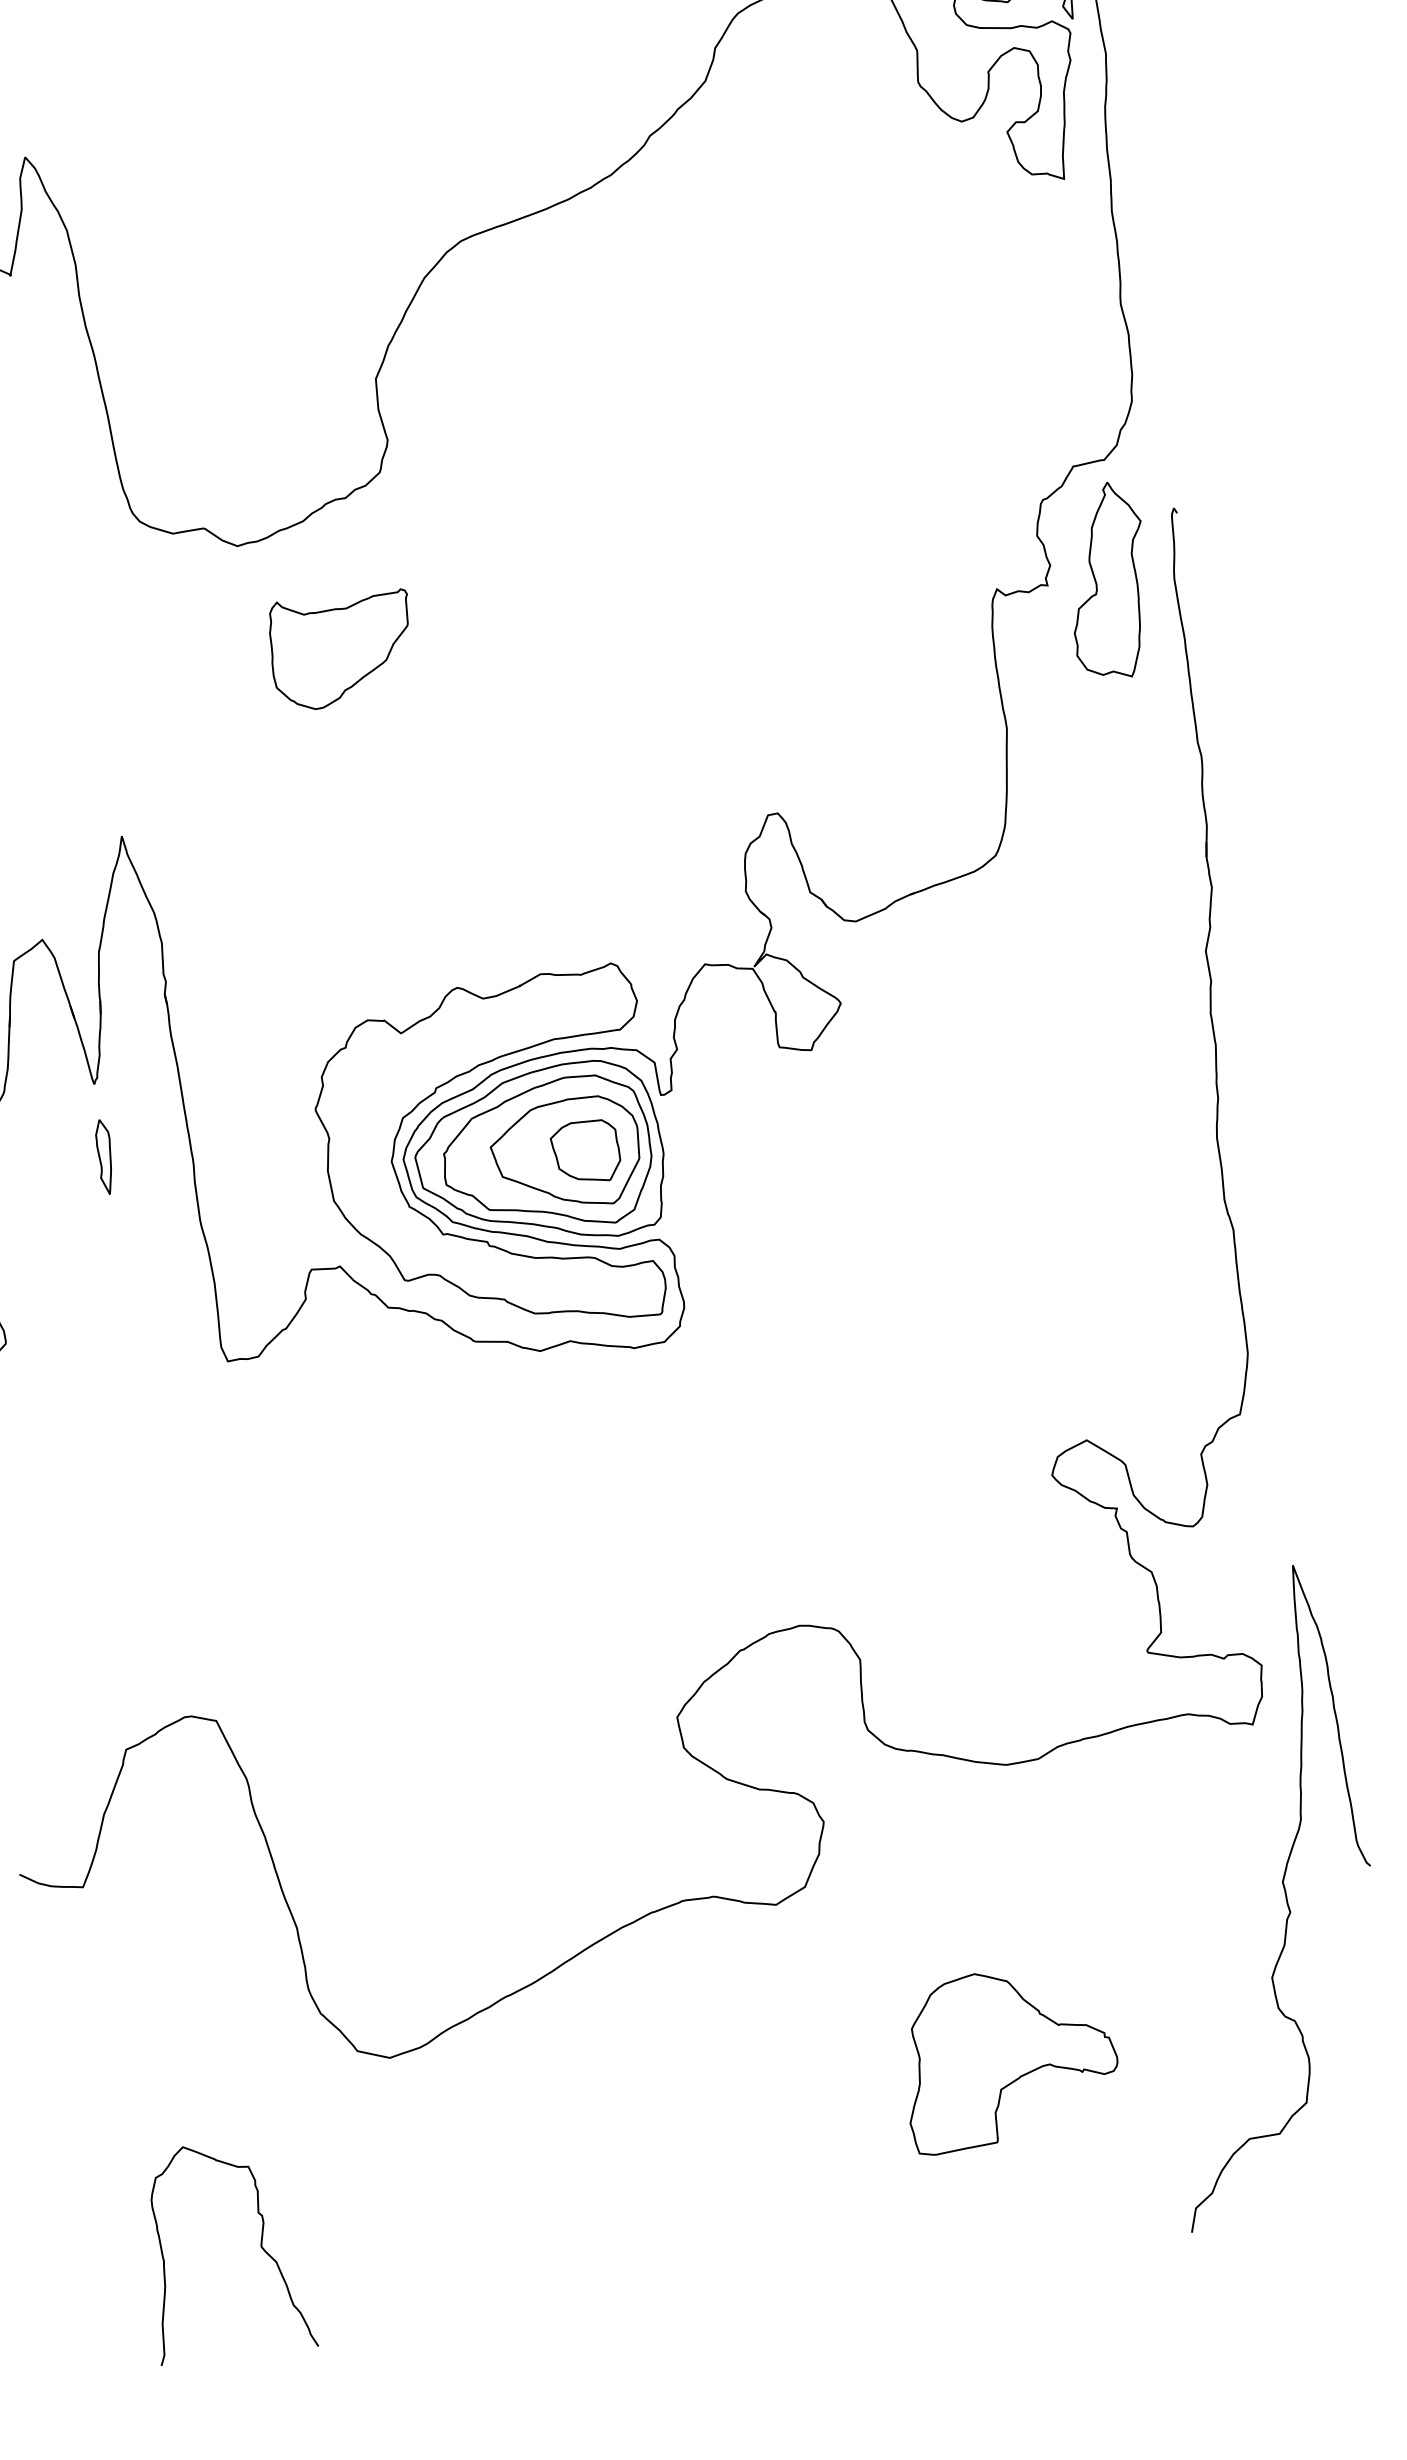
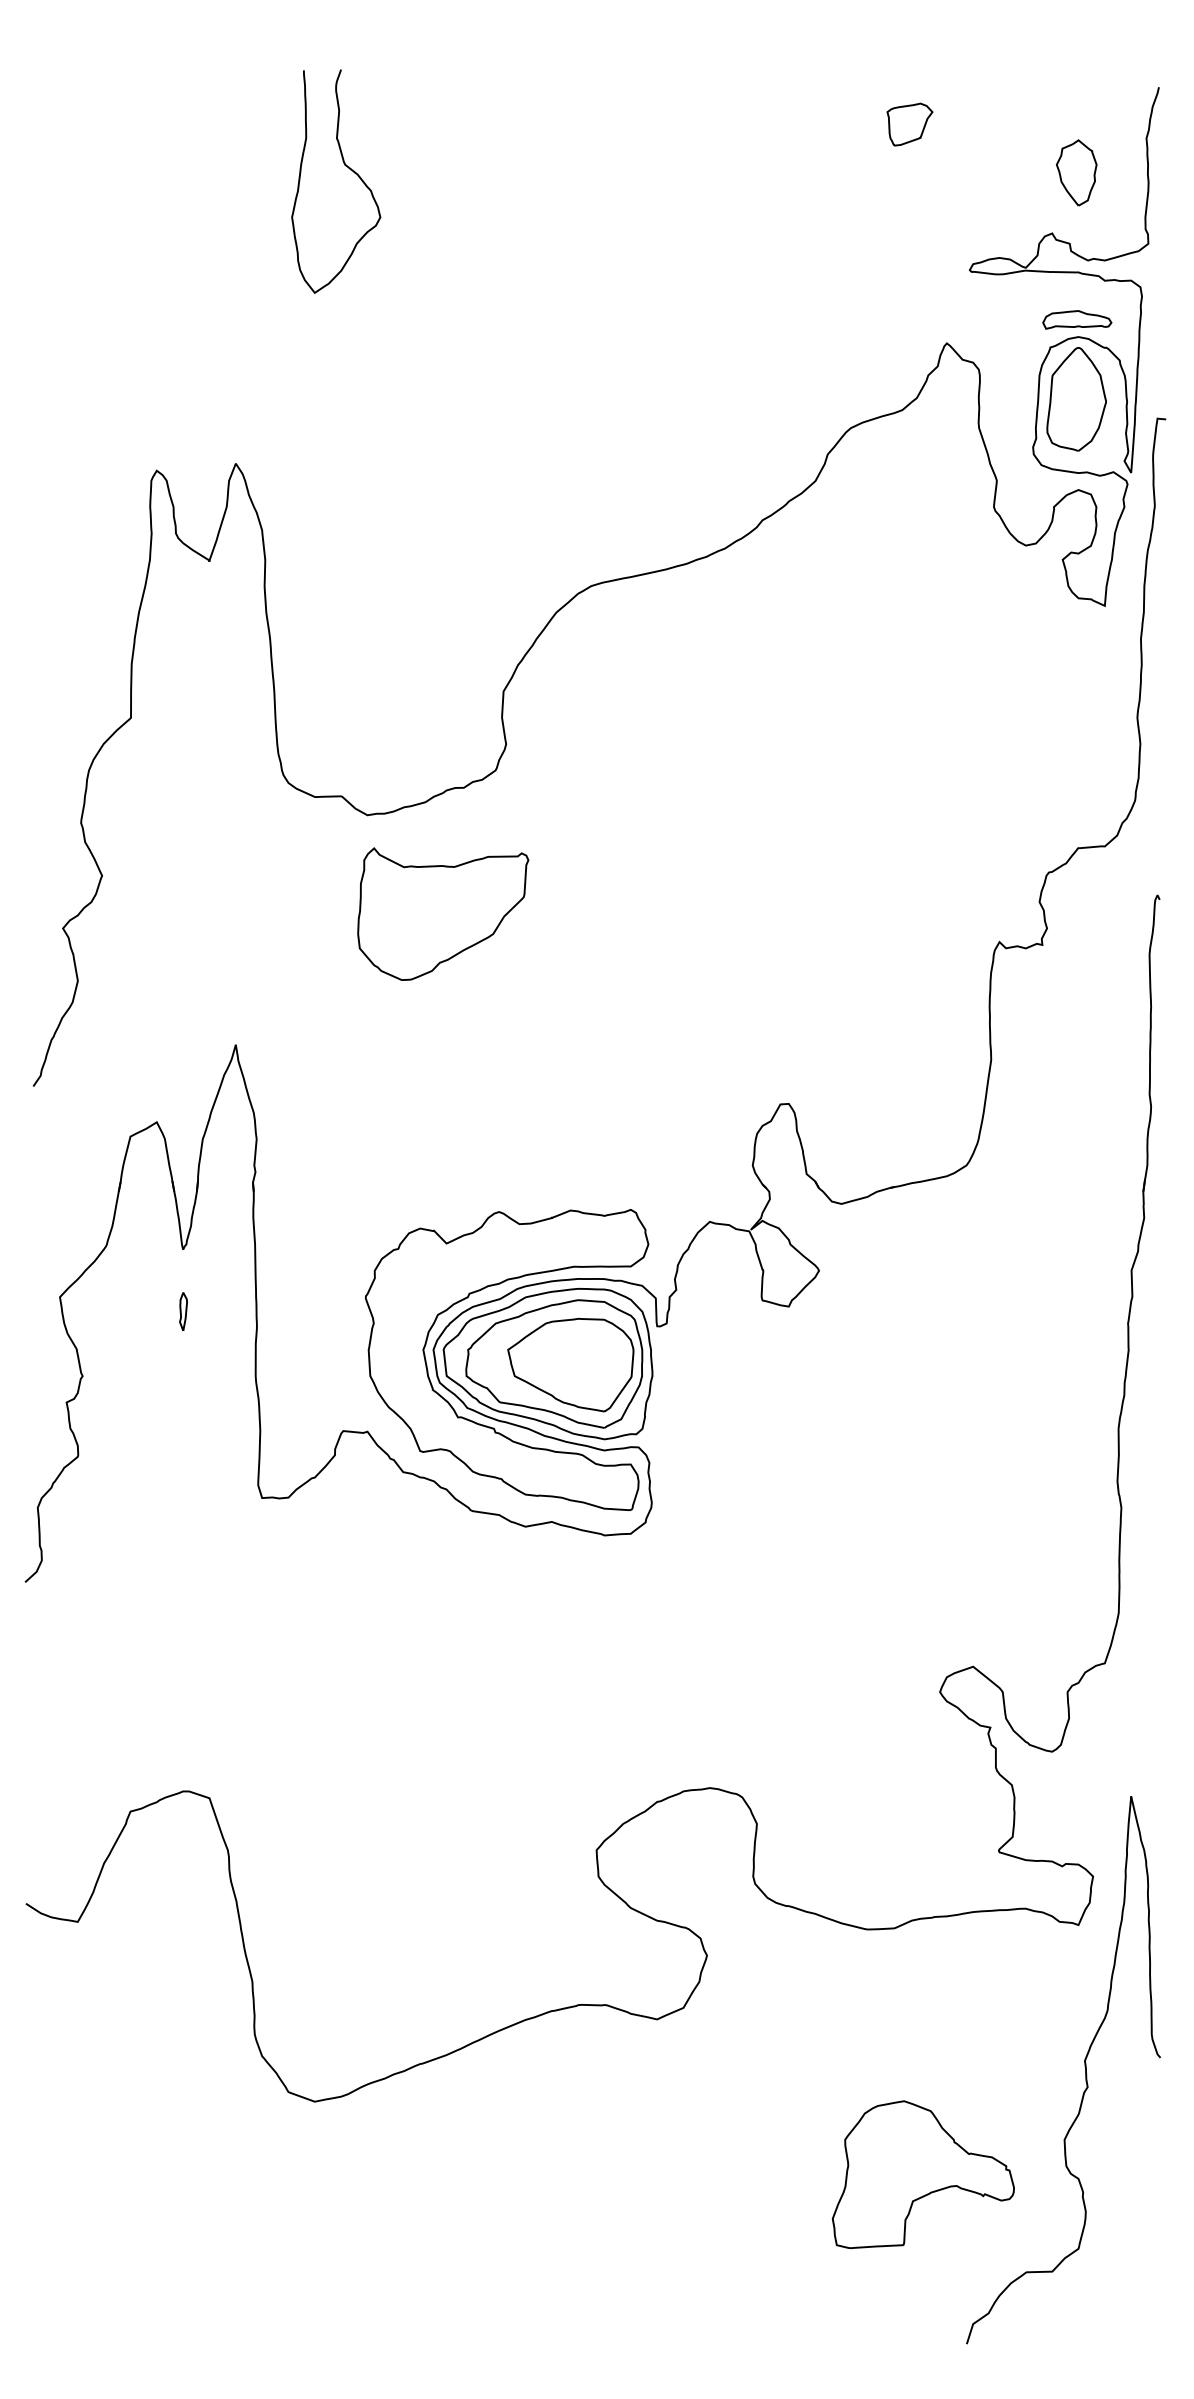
part: (1107, 581) -> (1093, 948), removed
part: (341, 649) -> (442, 914), size x1.4
part: (586, 1152) -> (587, 1365), removed
part: (105, 1156) -> (183, 1311), size x0.6
part: (1009, 2056) -> (923, 2174), moved
curve: (259, 2245) -> (183, 2243), removed

